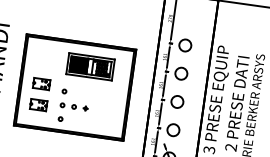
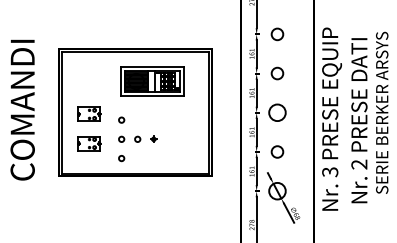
circle: (185, 45) -> (277, 34), size x0.7
circle: (181, 73) -> (277, 73), size x0.7
circle: (173, 129) -> (277, 151), size x0.7

